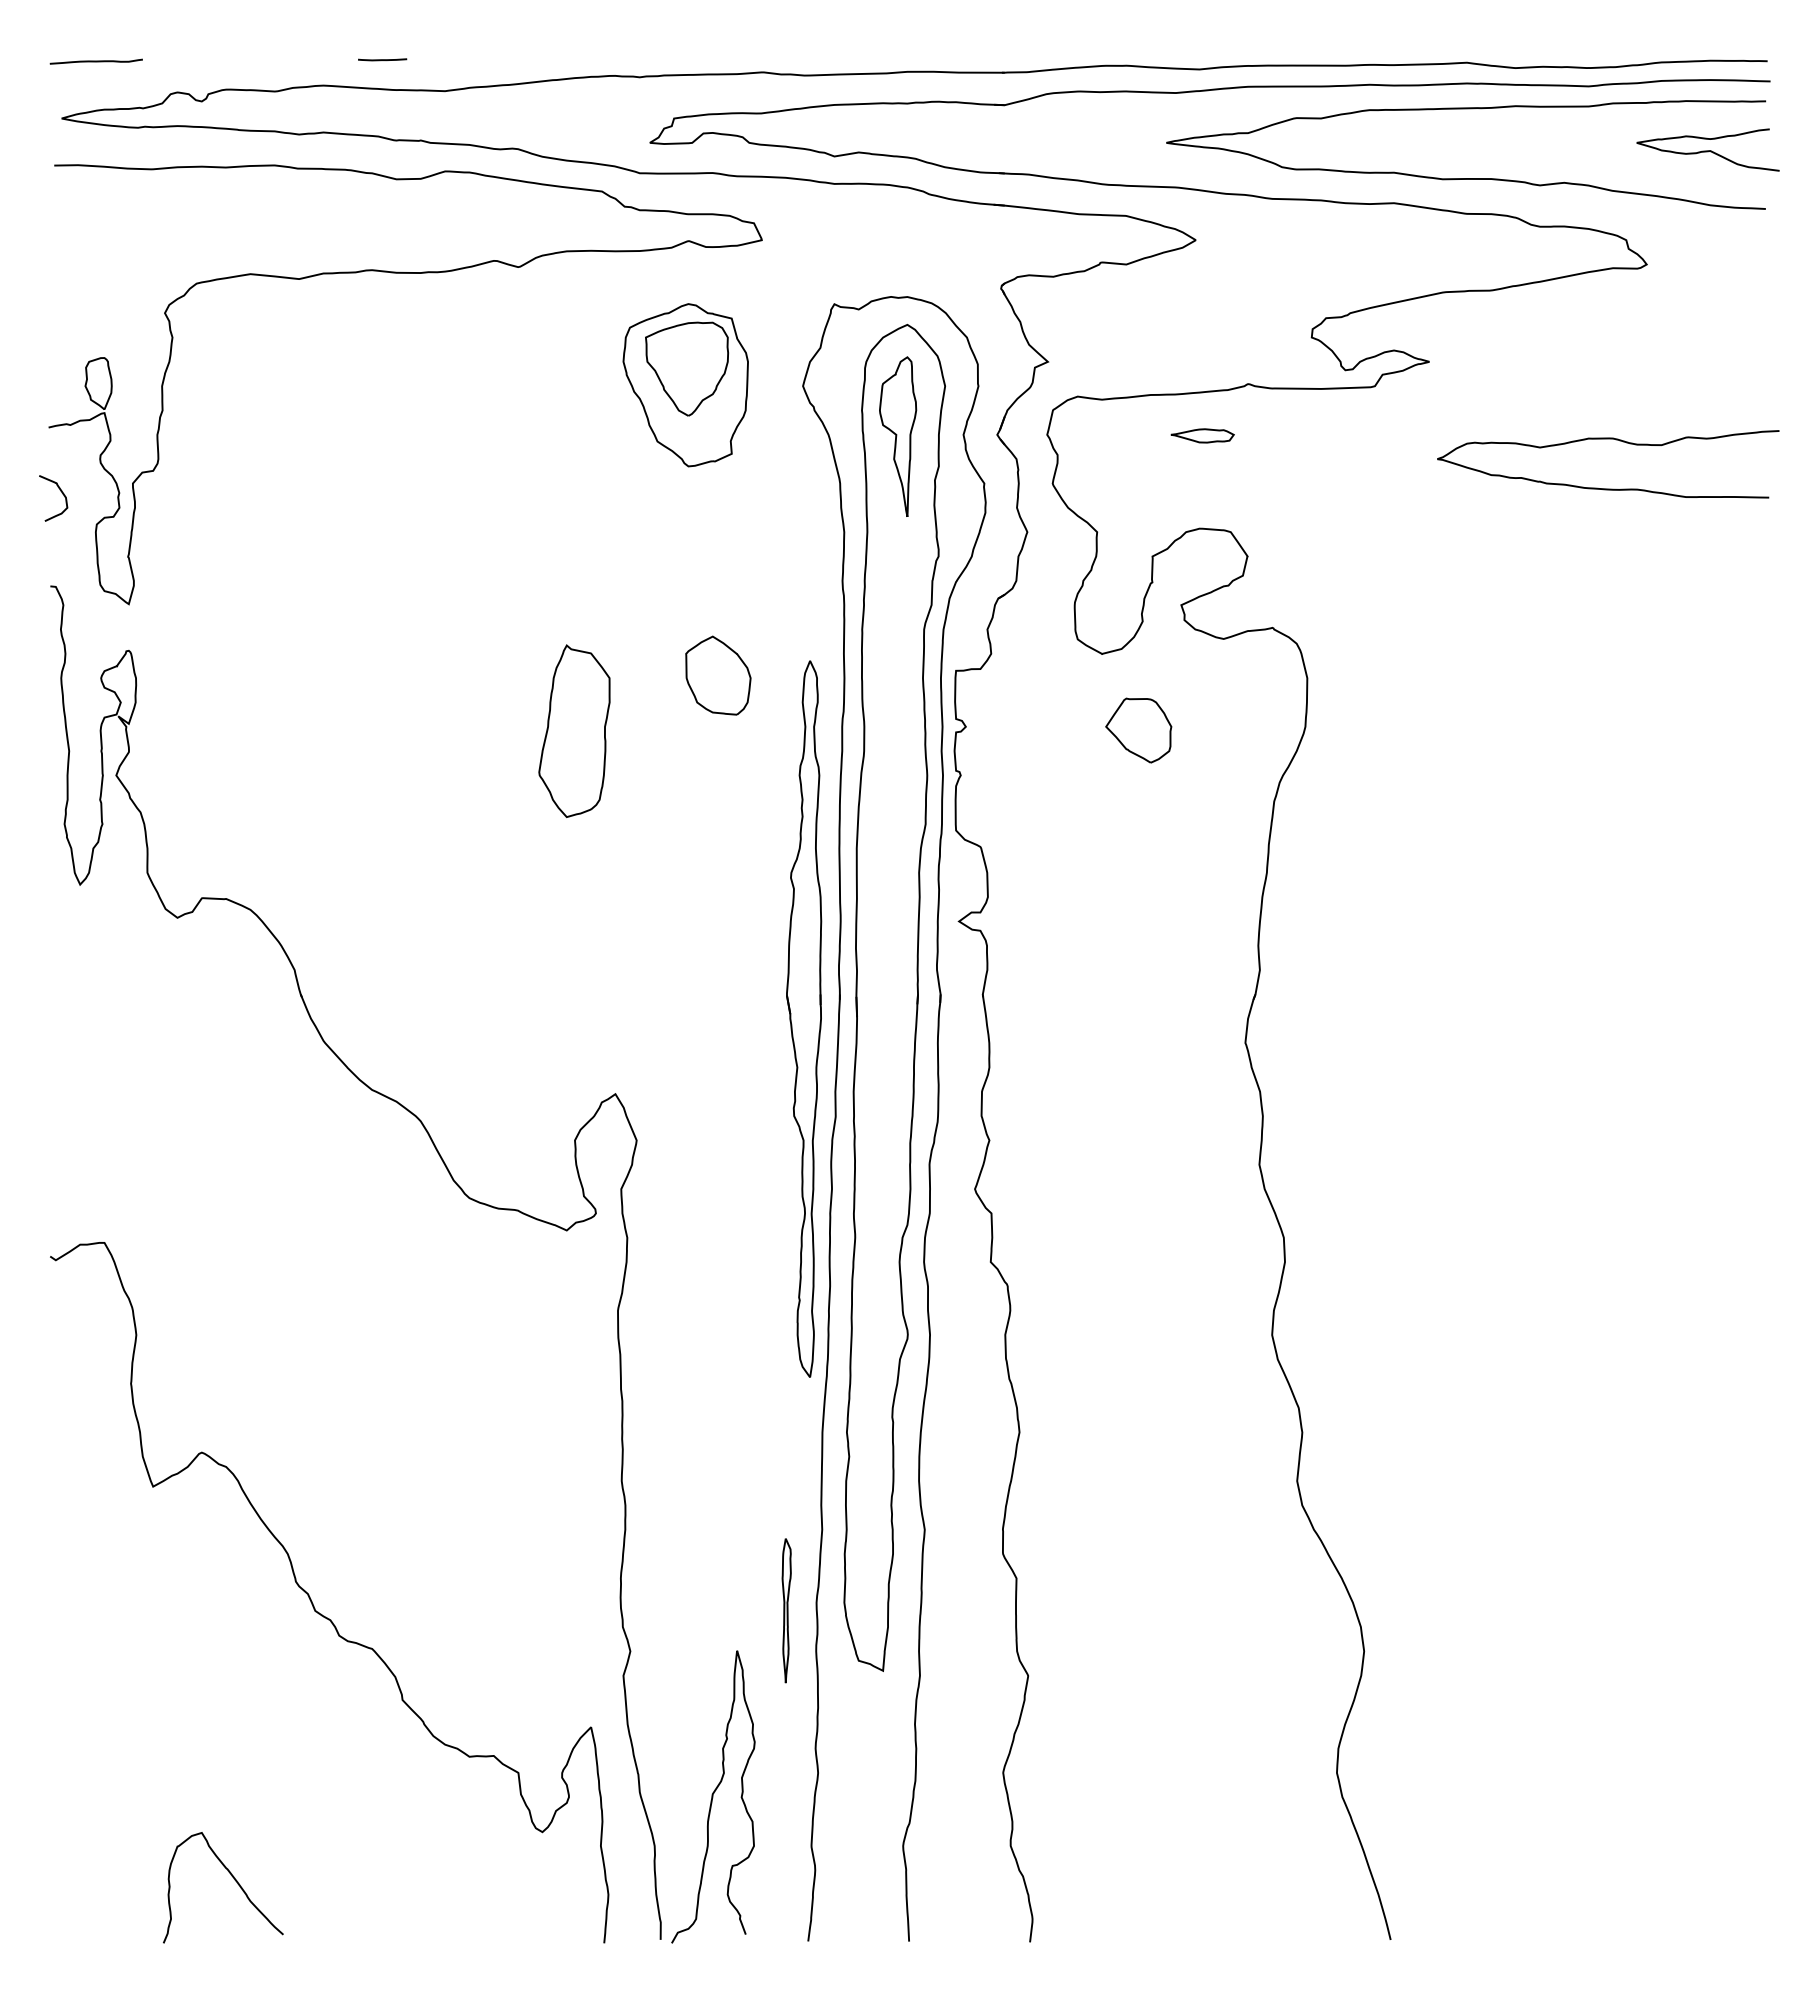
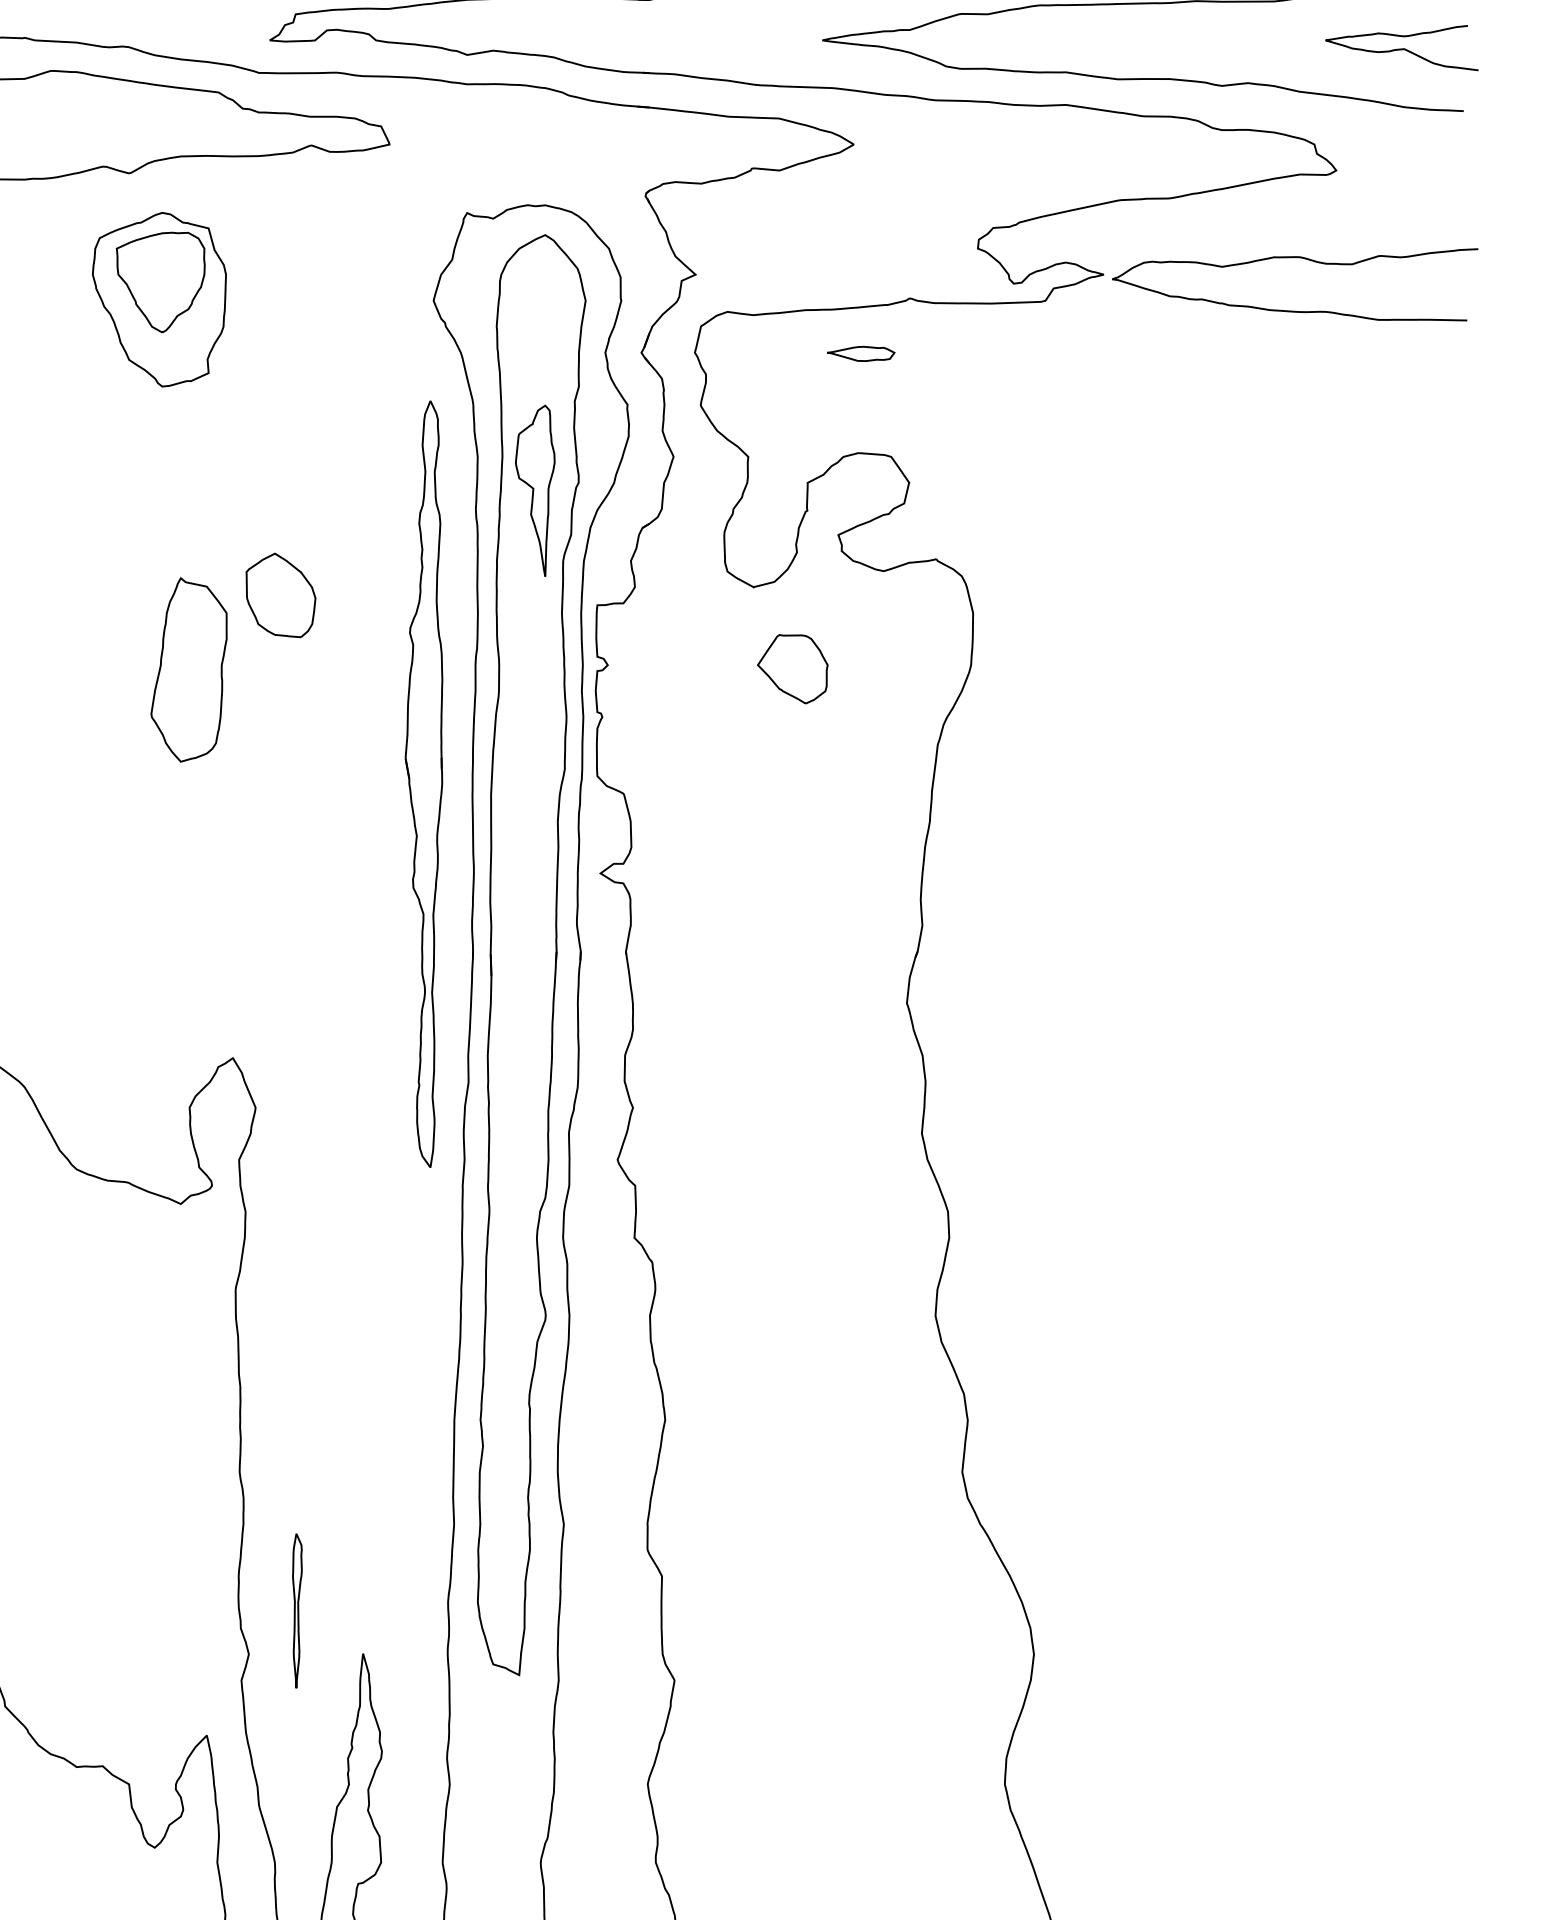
part: (685, 385) -> (159, 299), moved
part: (898, 436) -> (535, 490), moved
curve: (1608, 488) -> (1295, 310), moved
part: (718, 675) -> (281, 595), moved
part: (804, 1018) -> (424, 783), moved
part: (786, 1610) -> (297, 1610), moved

